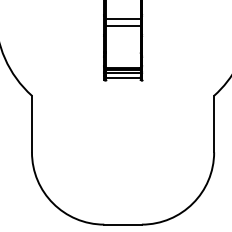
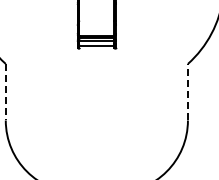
line: (214, 123) -> (188, 91), solid -> dashed
line: (31, 124) -> (5, 92), solid -> dashed

